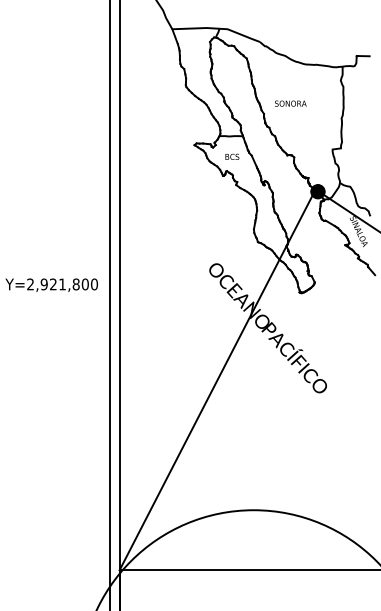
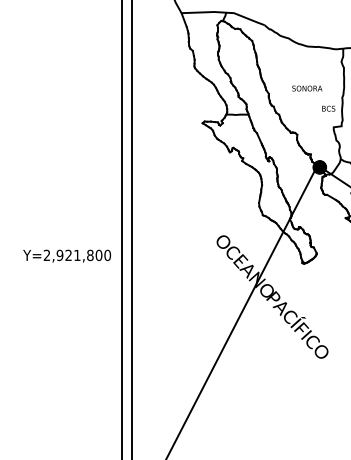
text: (290, 103) -> (307, 88), moved
text: (232, 156) -> (328, 108), moved

